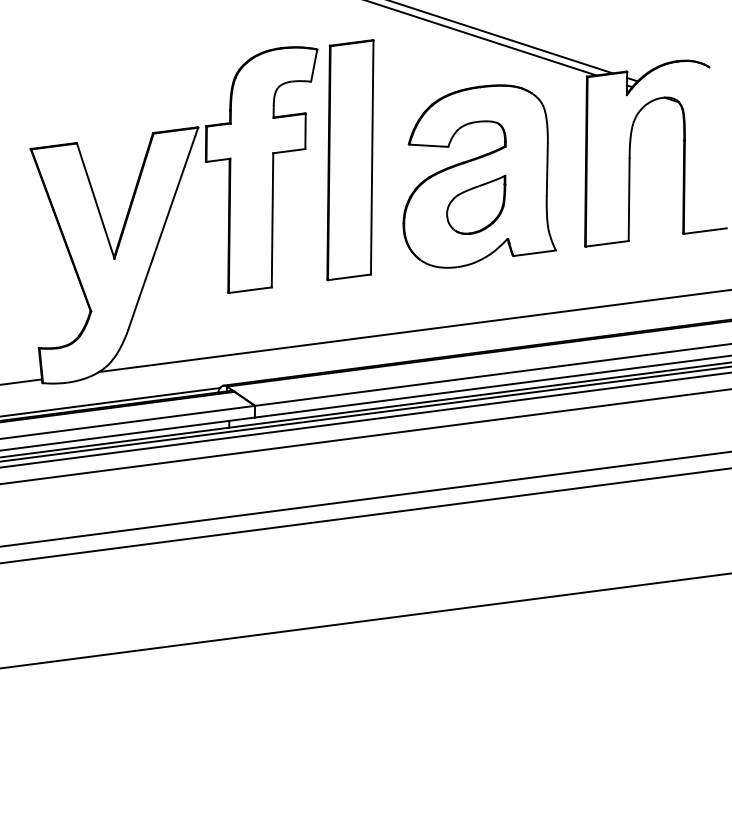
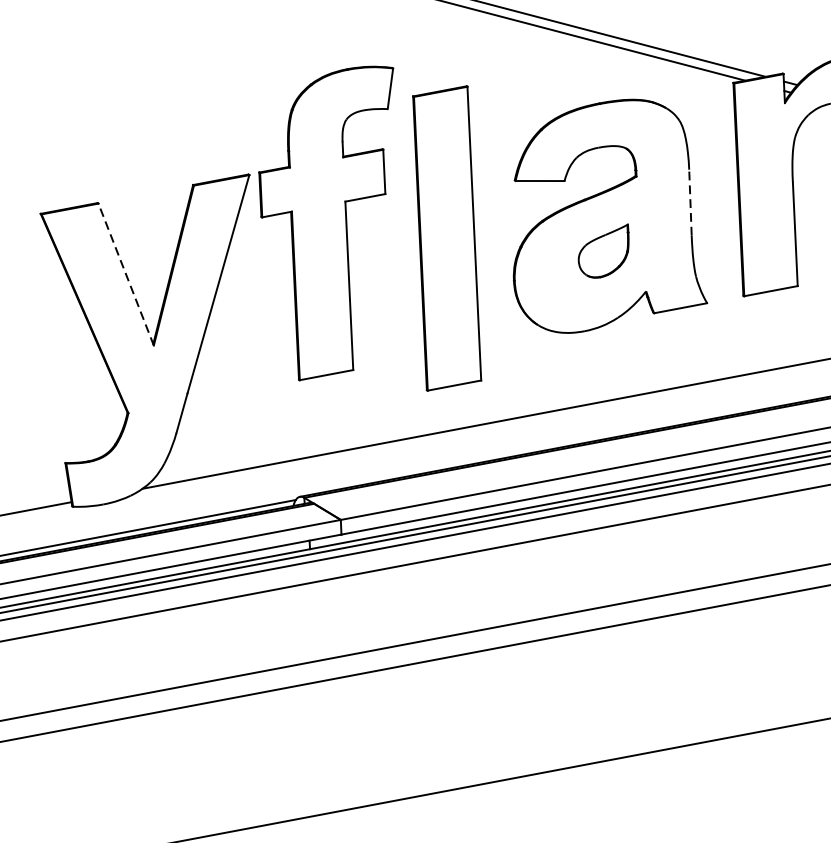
part: (350, 160) -> (447, 238), moved
line: (547, 169) -> (690, 202), solid -> dashed
line: (95, 201) -> (125, 275), solid -> dashed
part: (476, 204) -> (604, 251), size x0.7

